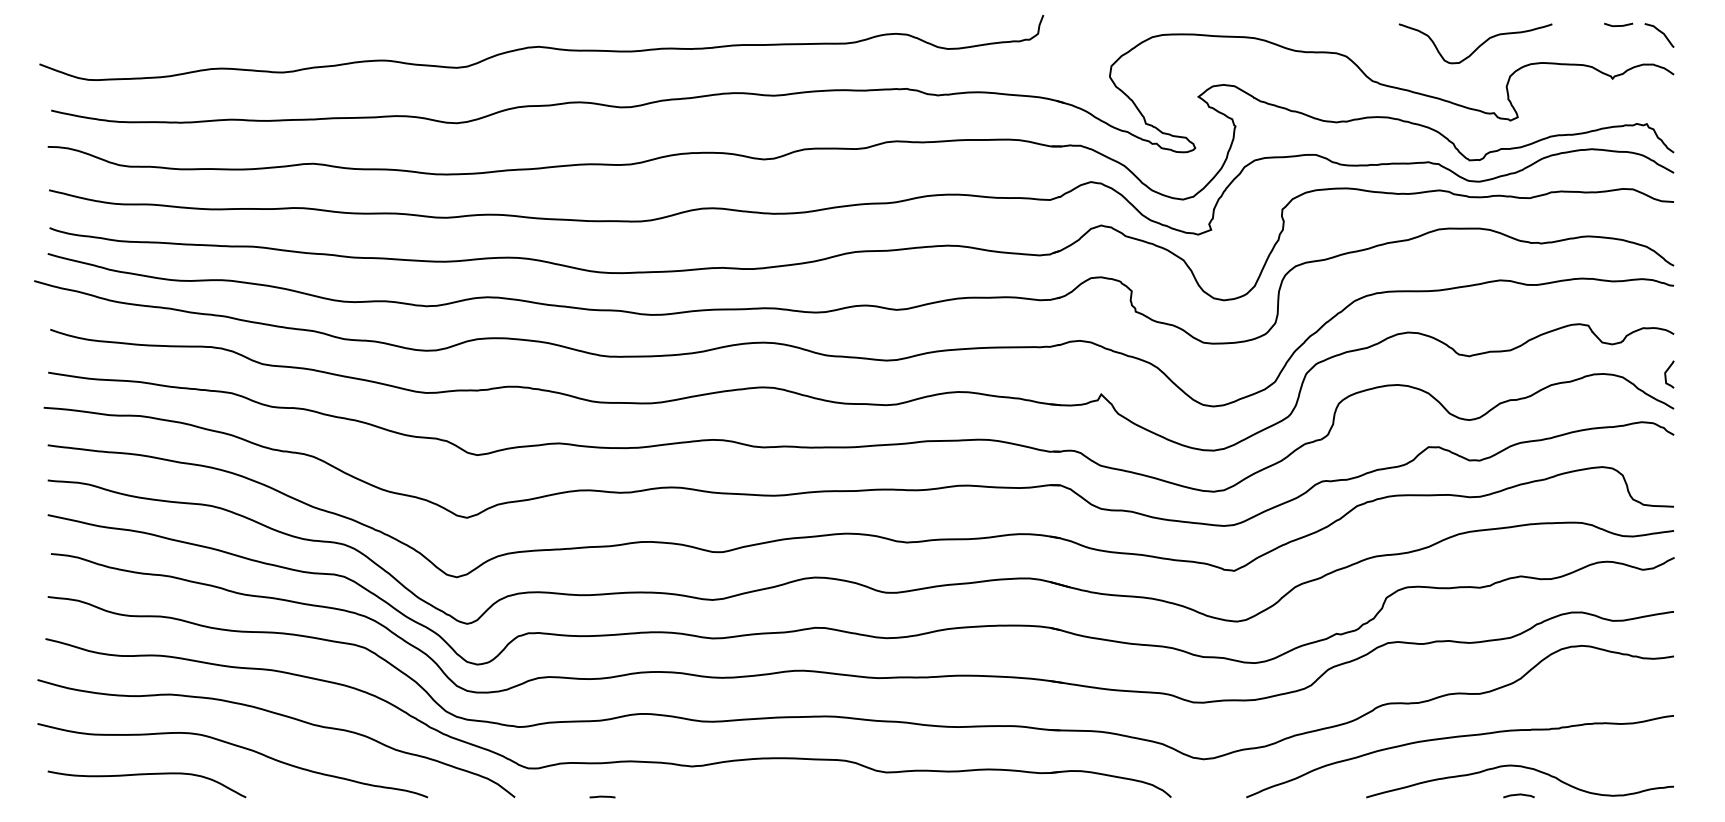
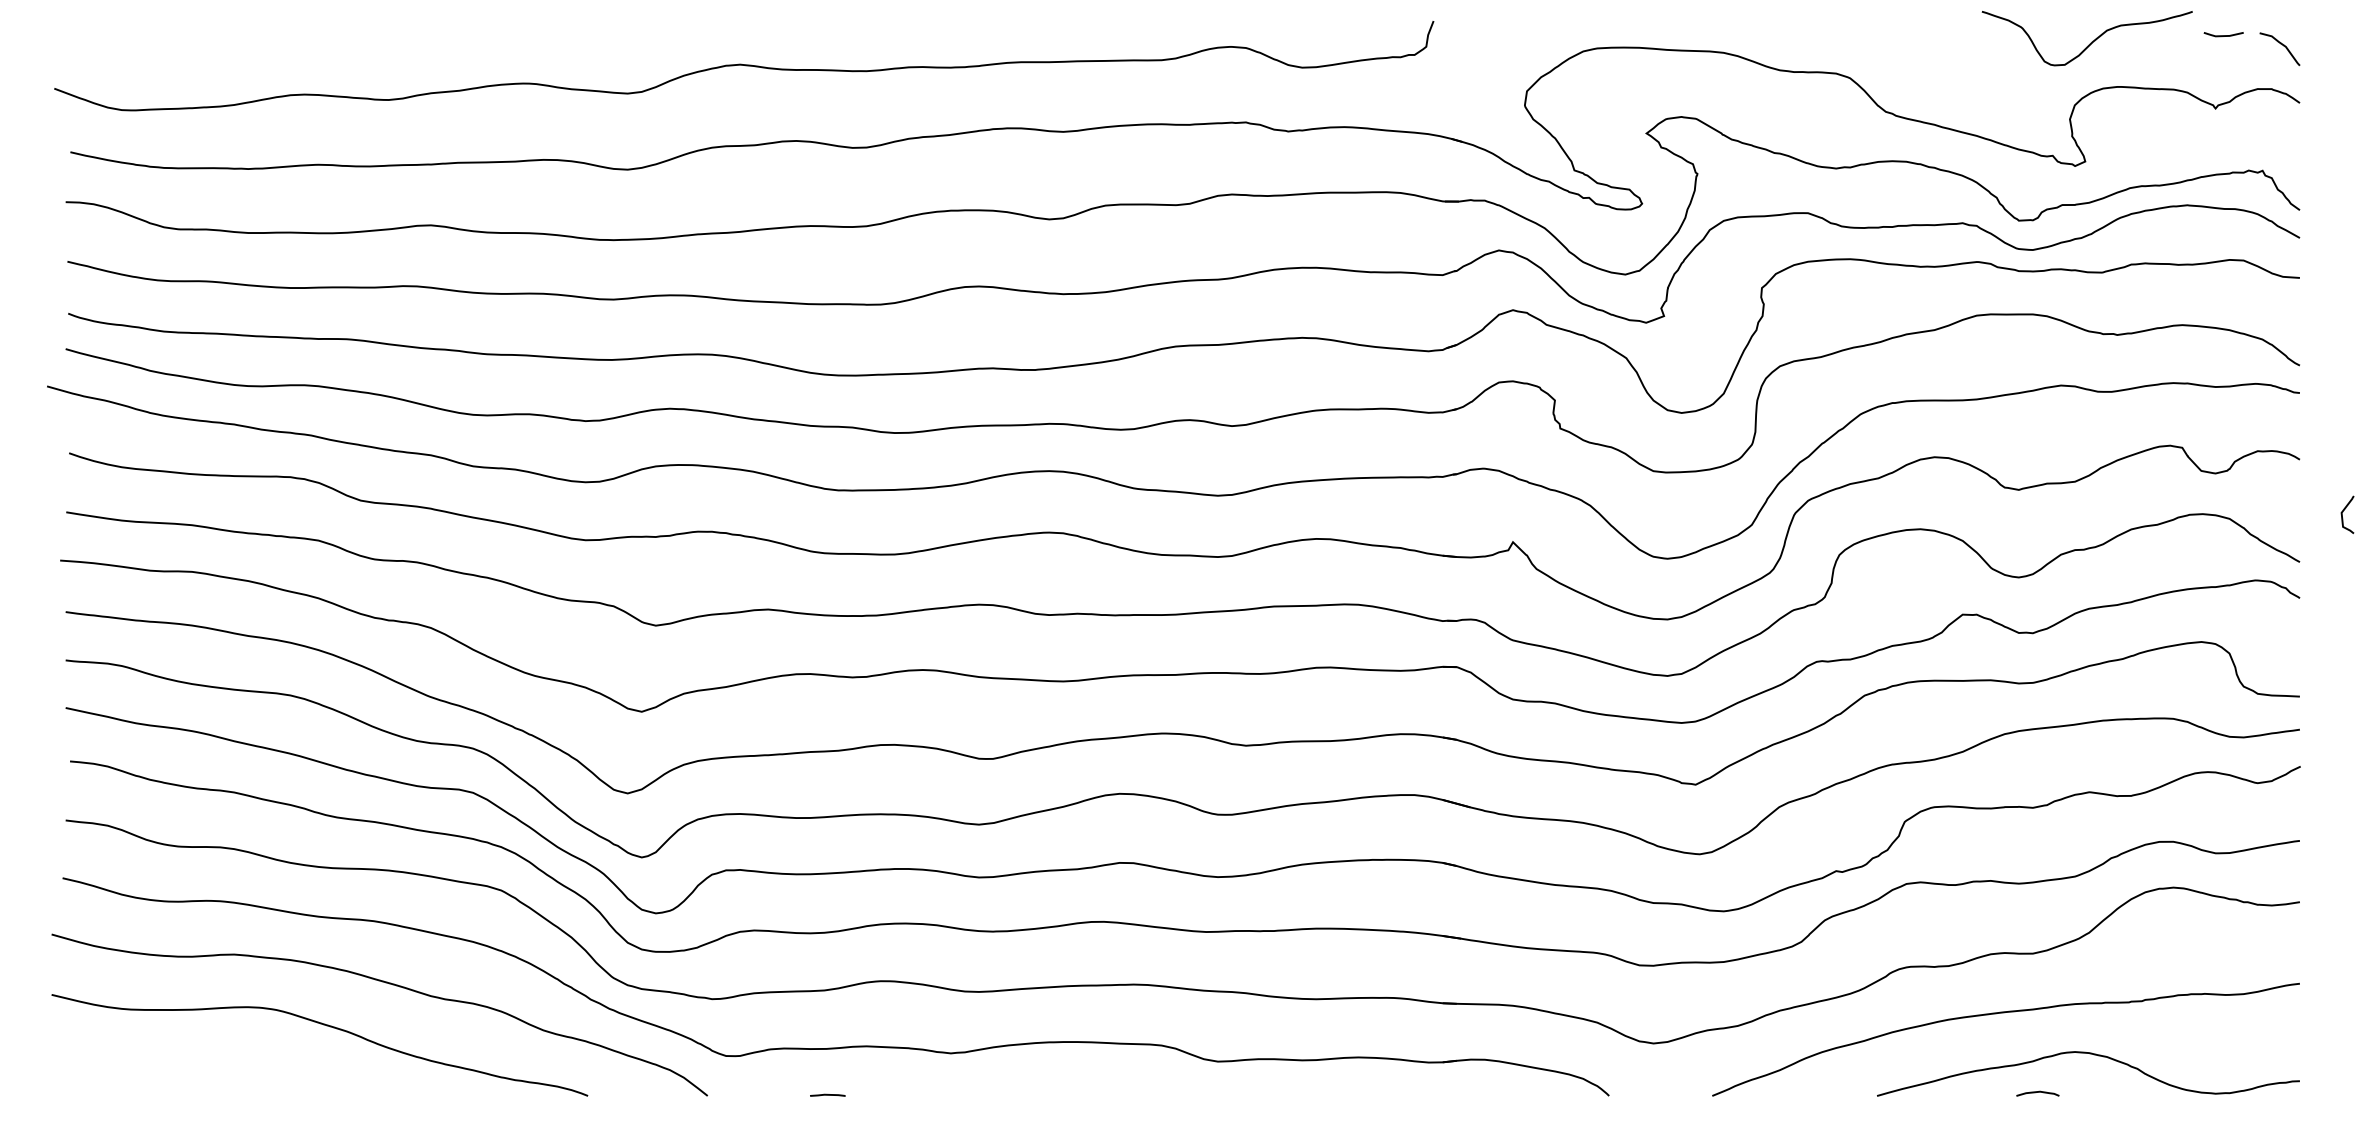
curve: (1477, 46) -> (2090, 42), moved
curve: (1666, 372) -> (2343, 512), moved
curve: (146, 774) -> (201, 1064), removed
curve: (1518, 794) -> (2037, 1092), moved

